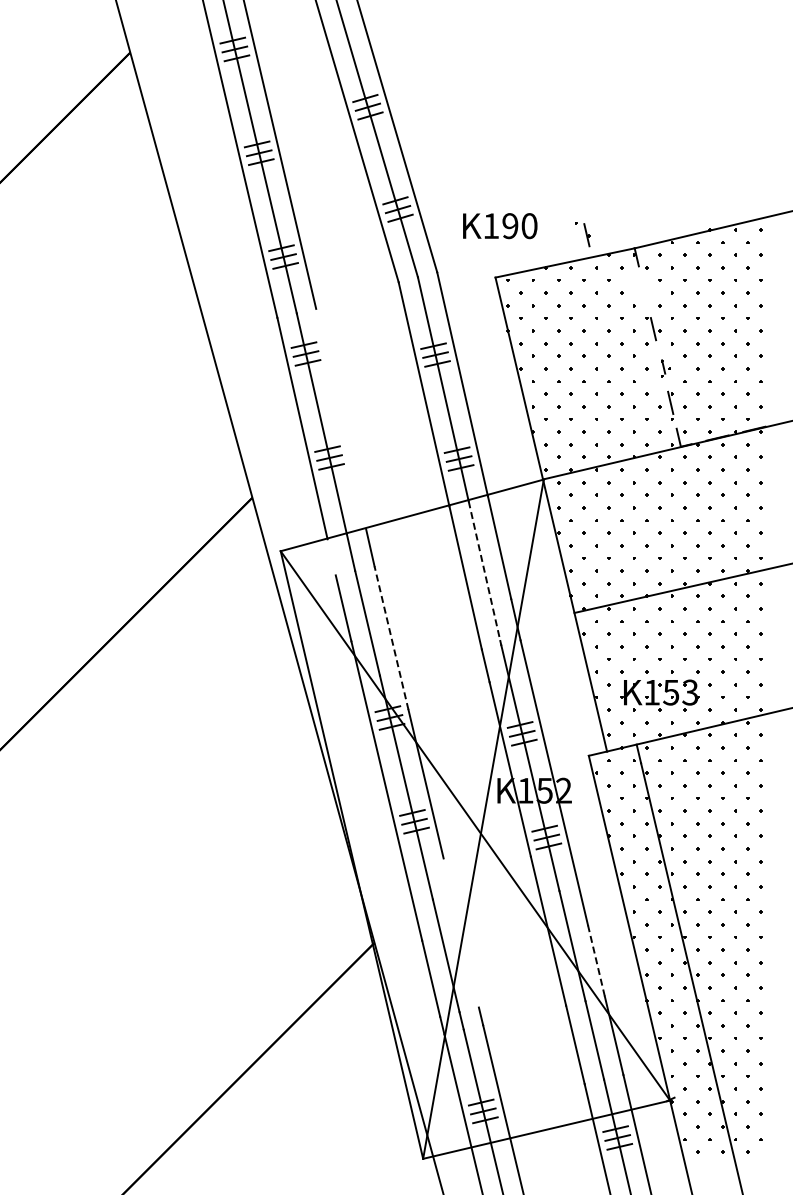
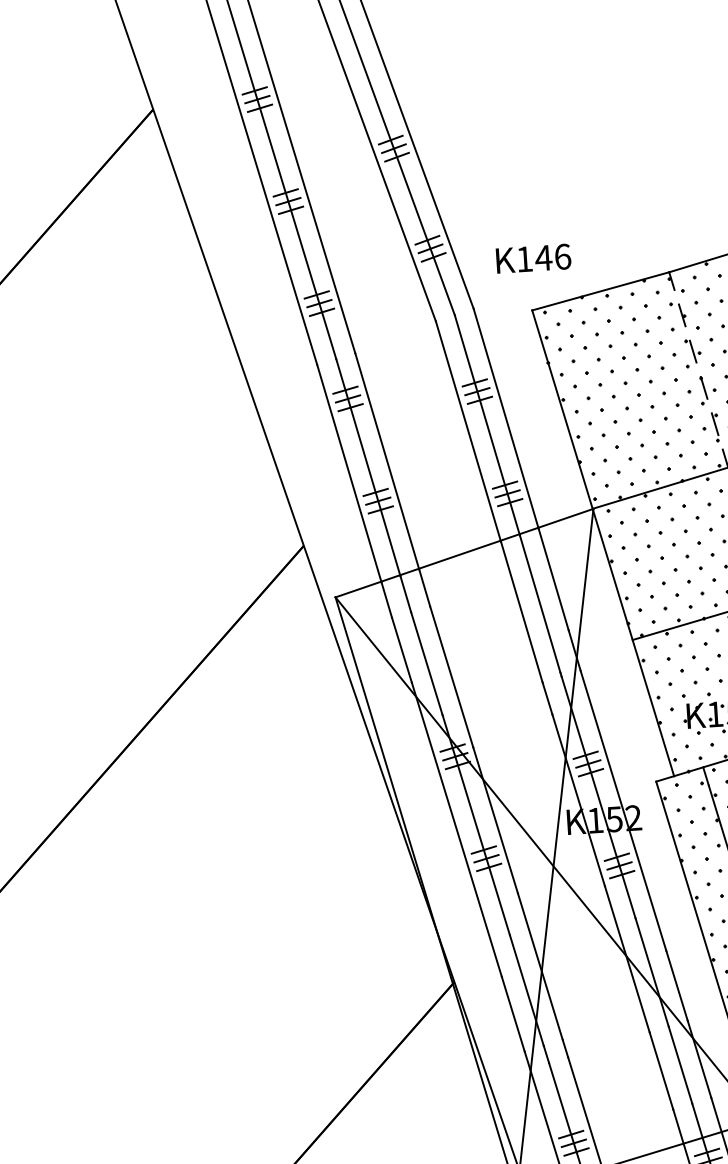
text: (519, 226) -> (552, 257), 190 -> 146
part: (582, 234) -> (677, 314), moved
part: (665, 368) -> (707, 390), size x1.67
line: (341, 418) -> (387, 460), added
line: (331, 557) -> (386, 600), added
line: (484, 571) -> (540, 604), dashed -> solid
line: (391, 638) -> (451, 677), dashed -> solid
line: (460, 932) -> (539, 966), added
line: (596, 960) -> (677, 985), dashed -> solid

